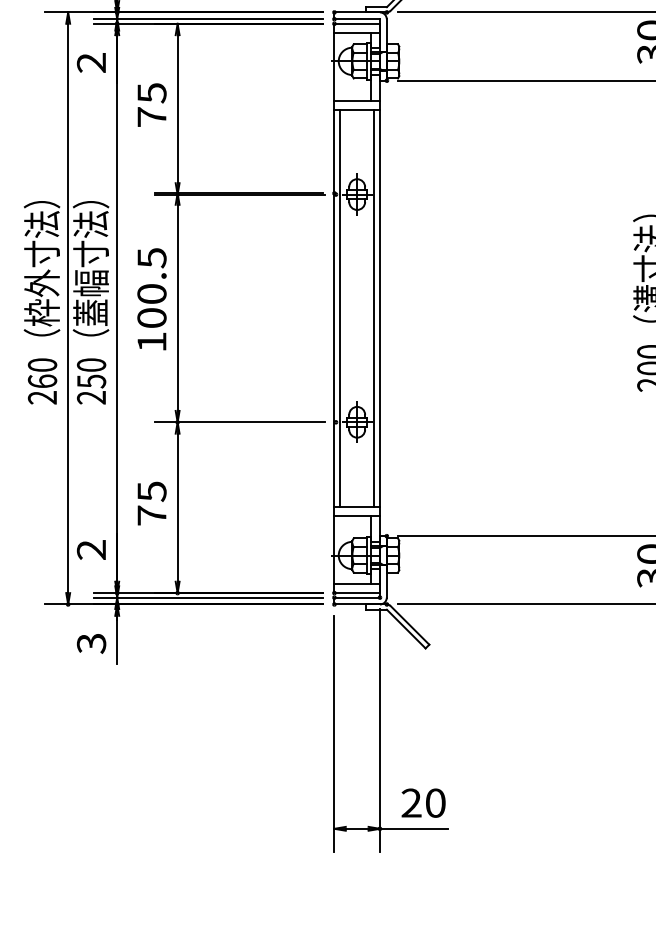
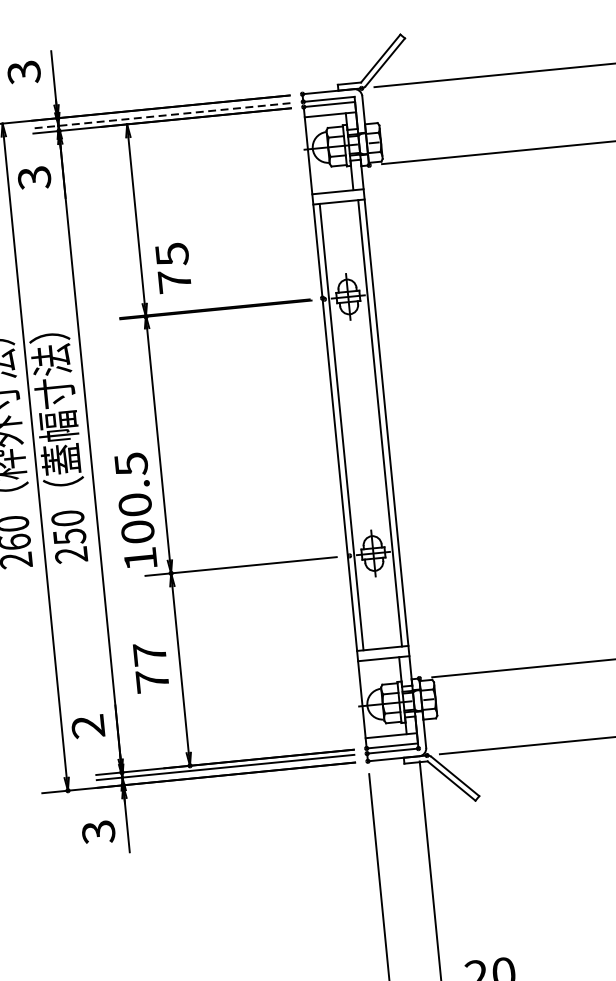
line: (208, 19) -> (161, 116), solid -> dashed
text: (91, 63) -> (34, 178), 2 -> 3
text: (151, 104) -> (172, 267), moved
text: (151, 299) -> (135, 511), moved
text: (151, 491) -> (149, 654), 75 -> 77

